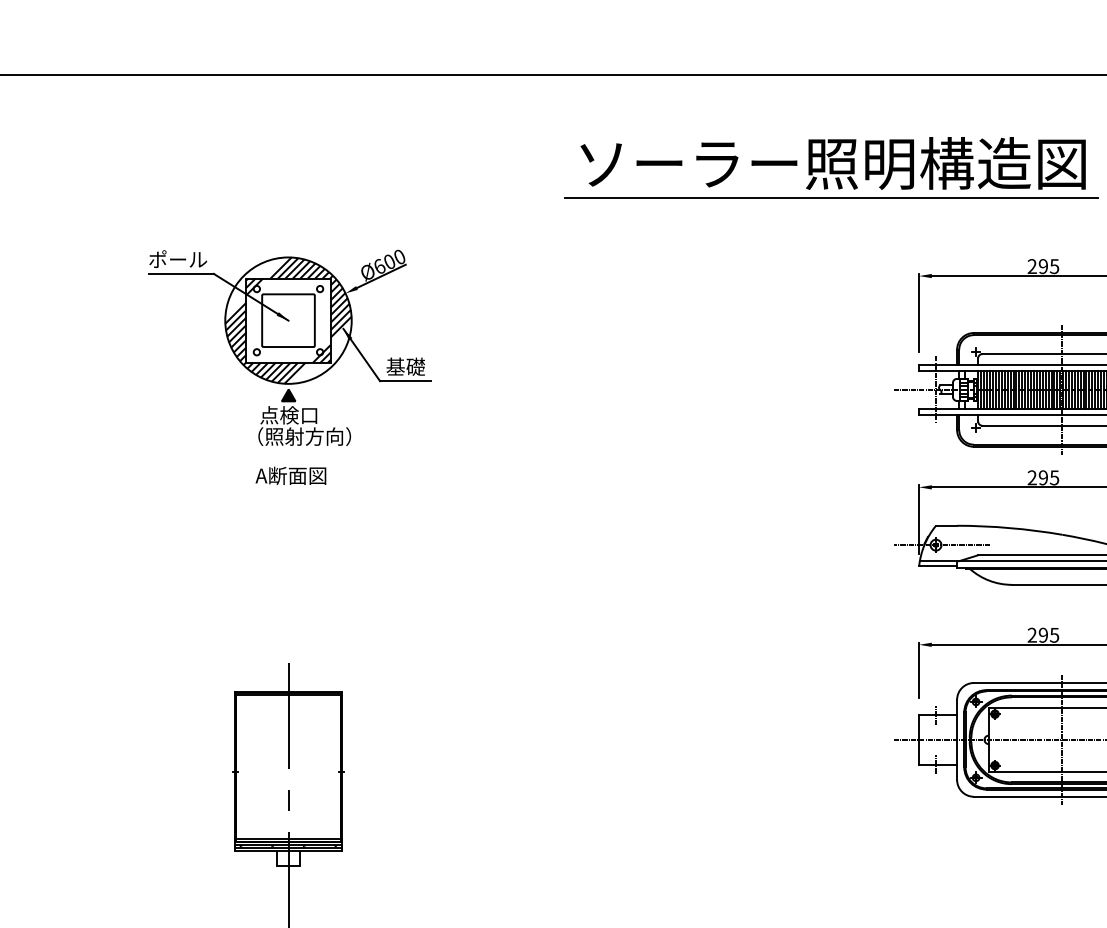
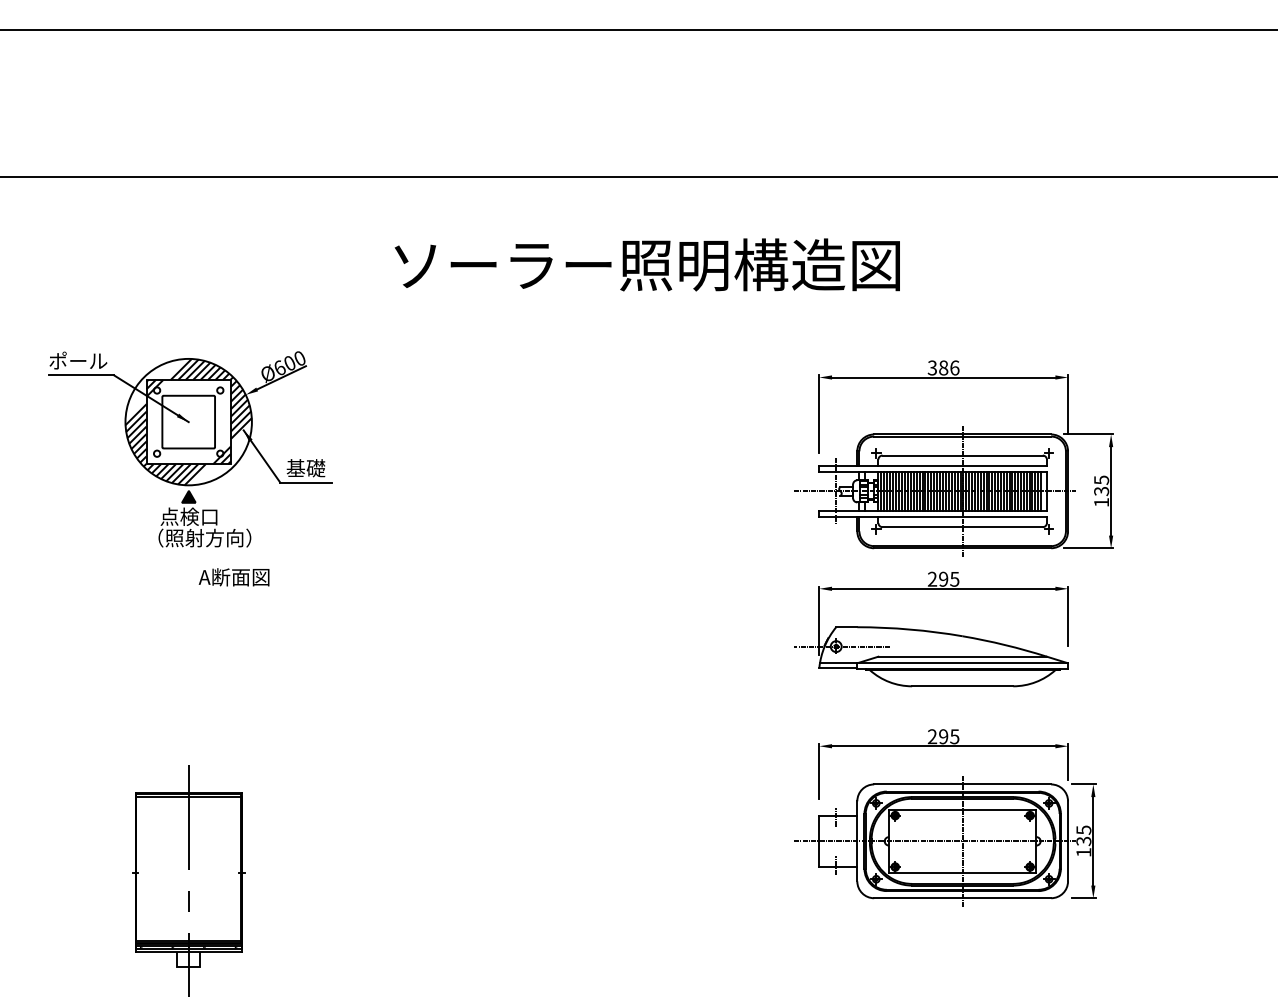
text: (832, 163) -> (646, 264), moved
line: (831, 198) -> (731, 299), removed
text: (1043, 266) -> (943, 367), 295 -> 386
text: (290, 476) -> (233, 577), moved

